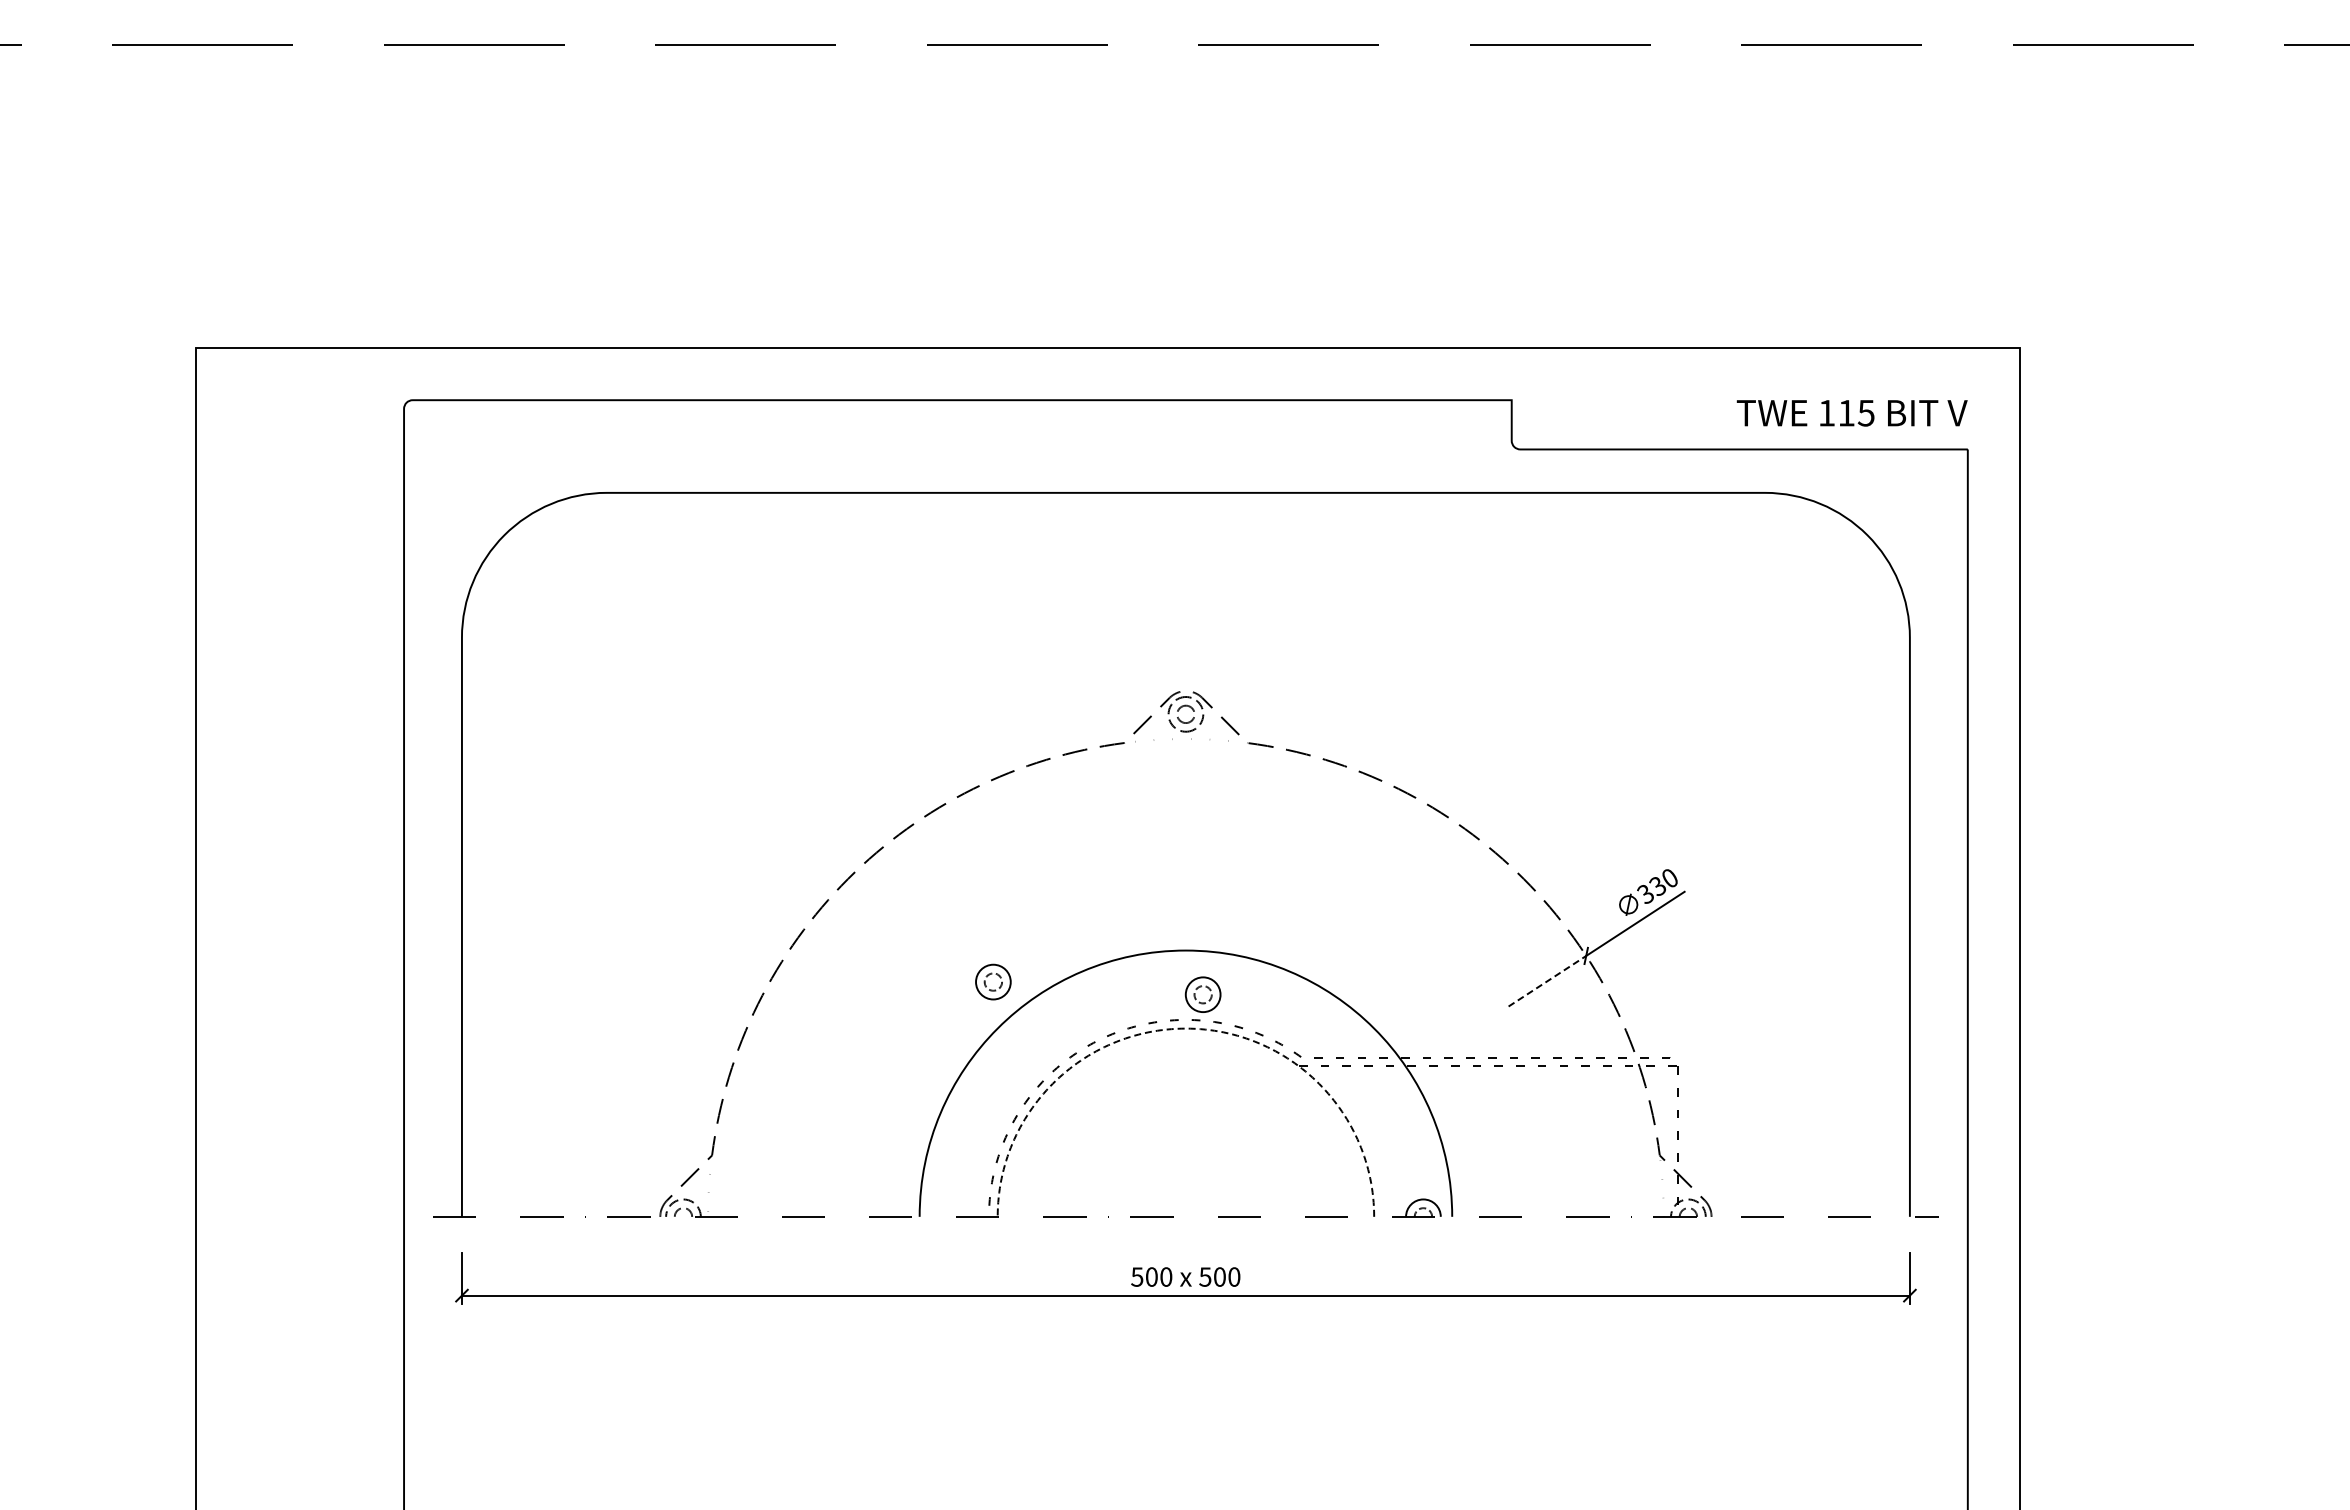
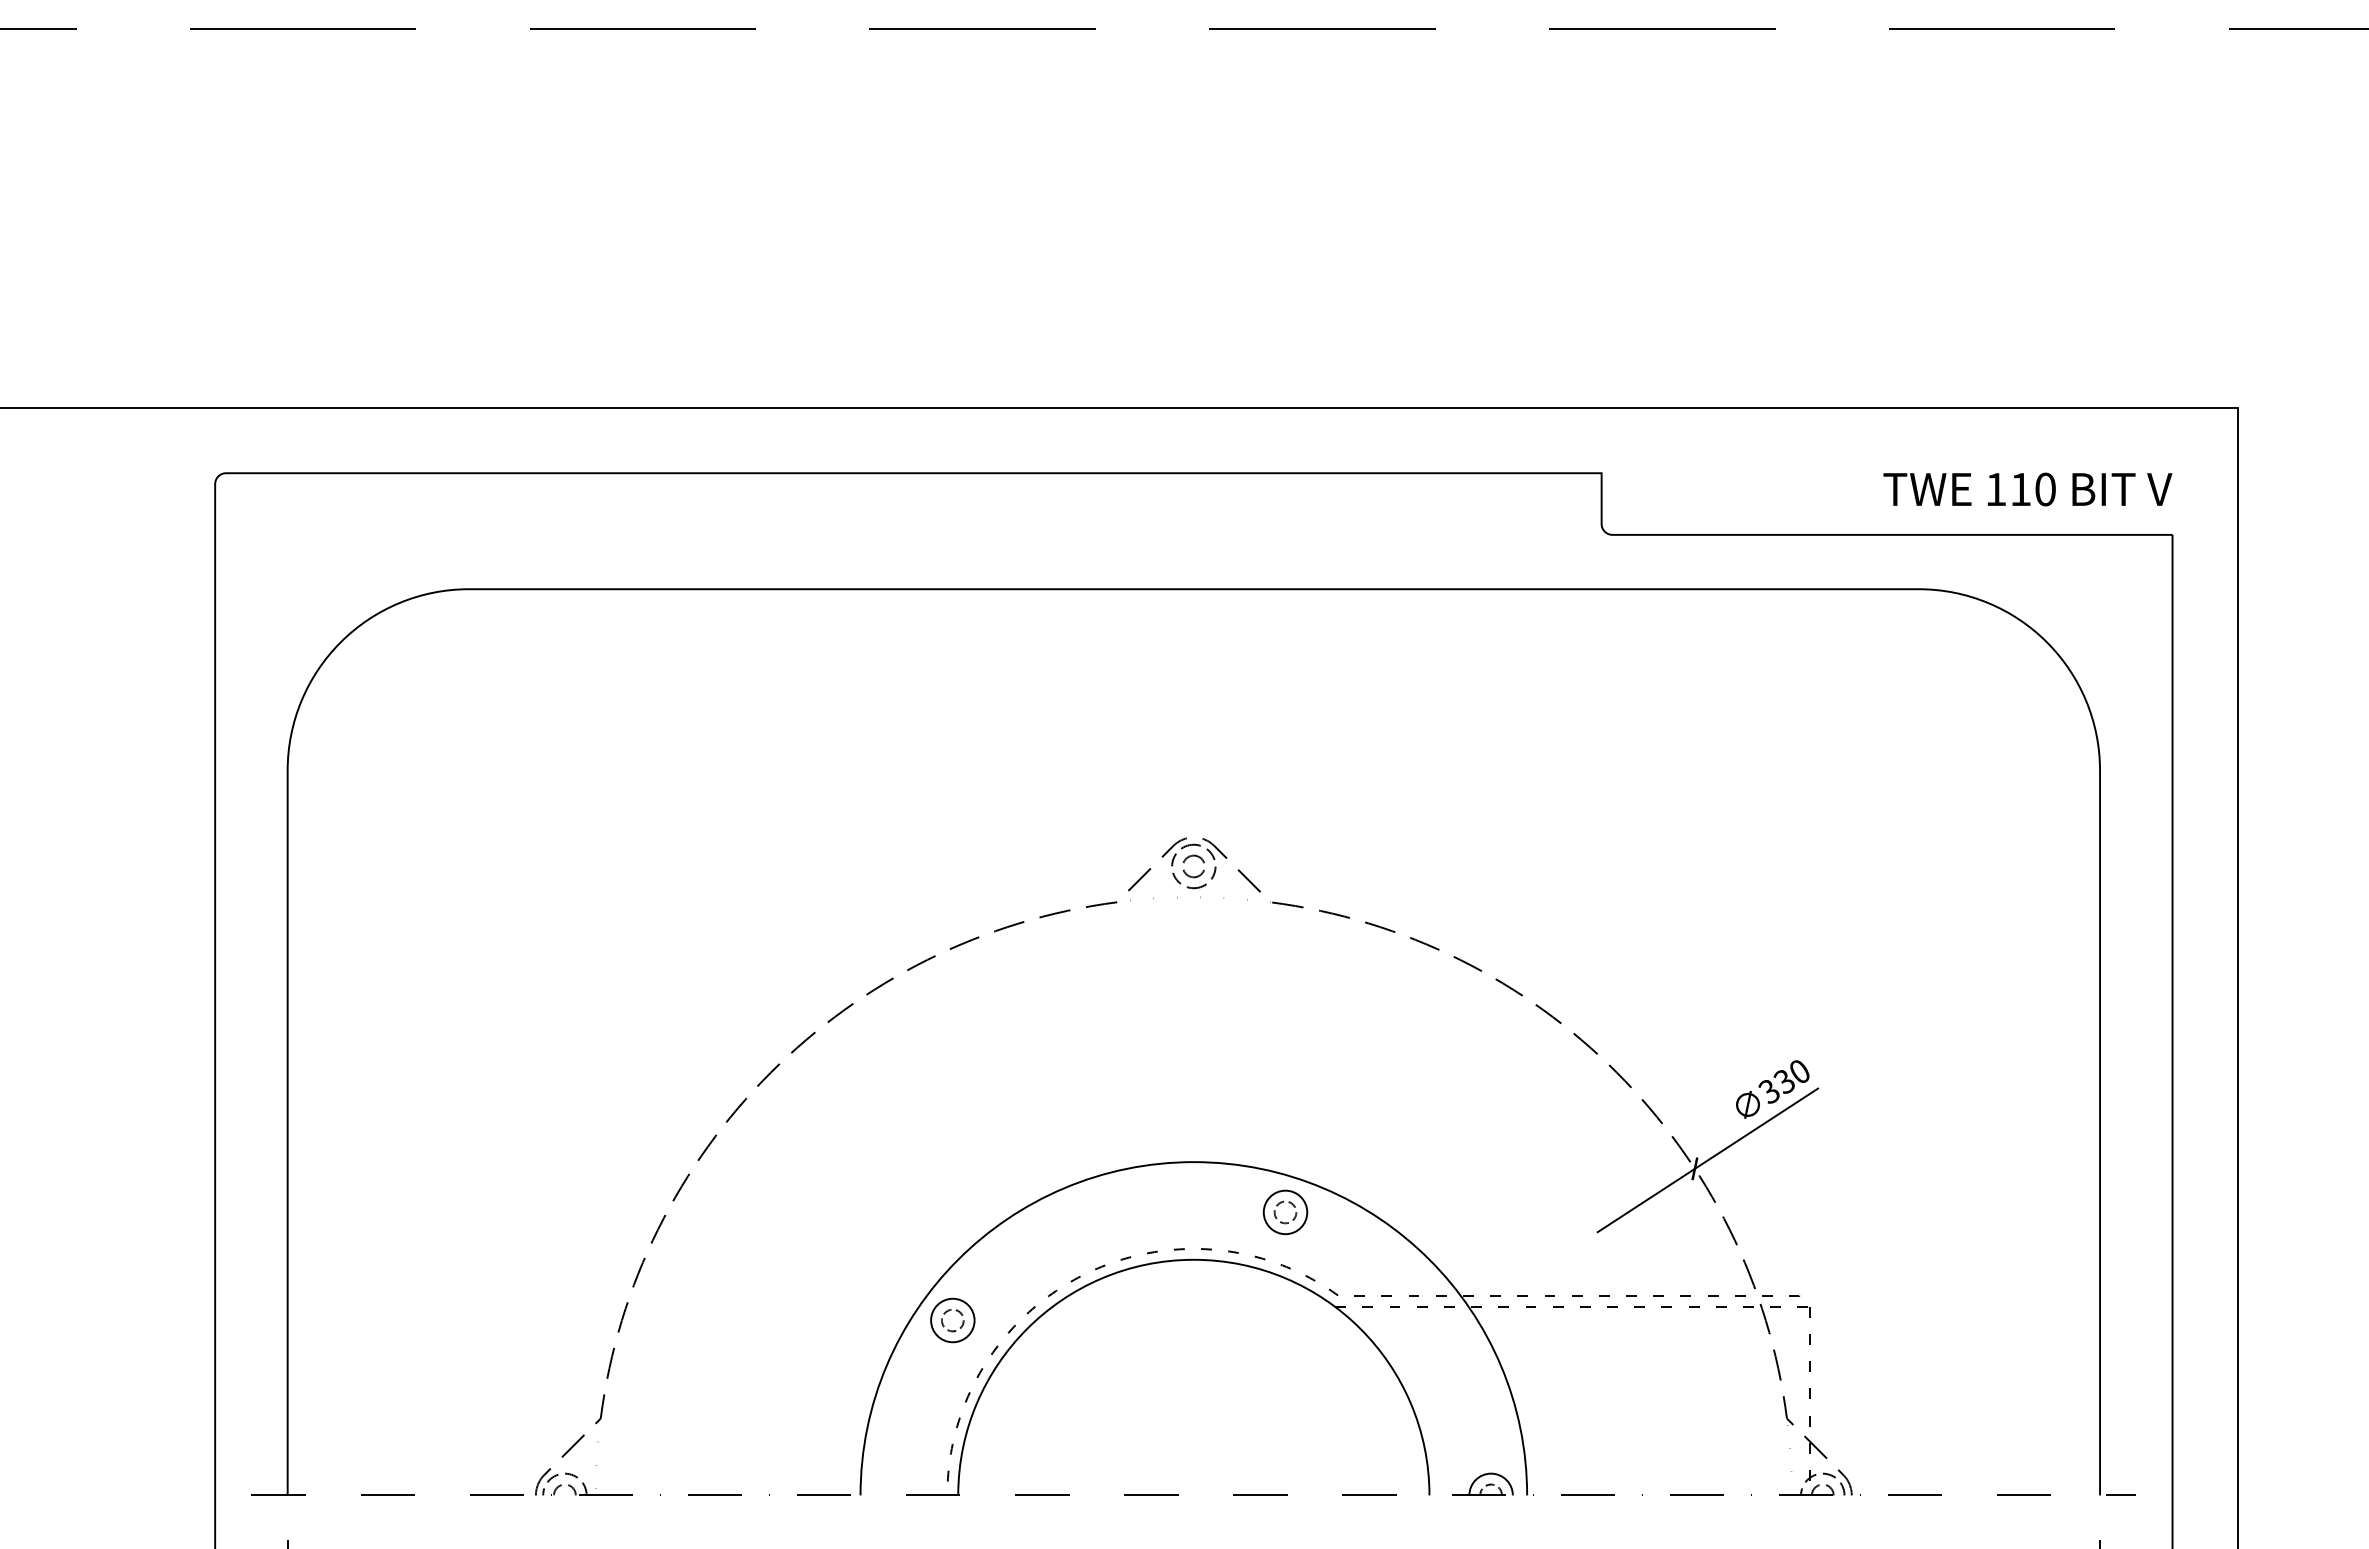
text: (1865, 412) -> (2044, 488), 115 -> 110
line: (1547, 980) -> (1646, 1199), dashed -> solid
part: (993, 981) -> (952, 1319), moved
part: (1202, 994) -> (1284, 1212), moved
arc: (1185, 1028) -> (1193, 1259), dashed -> solid

